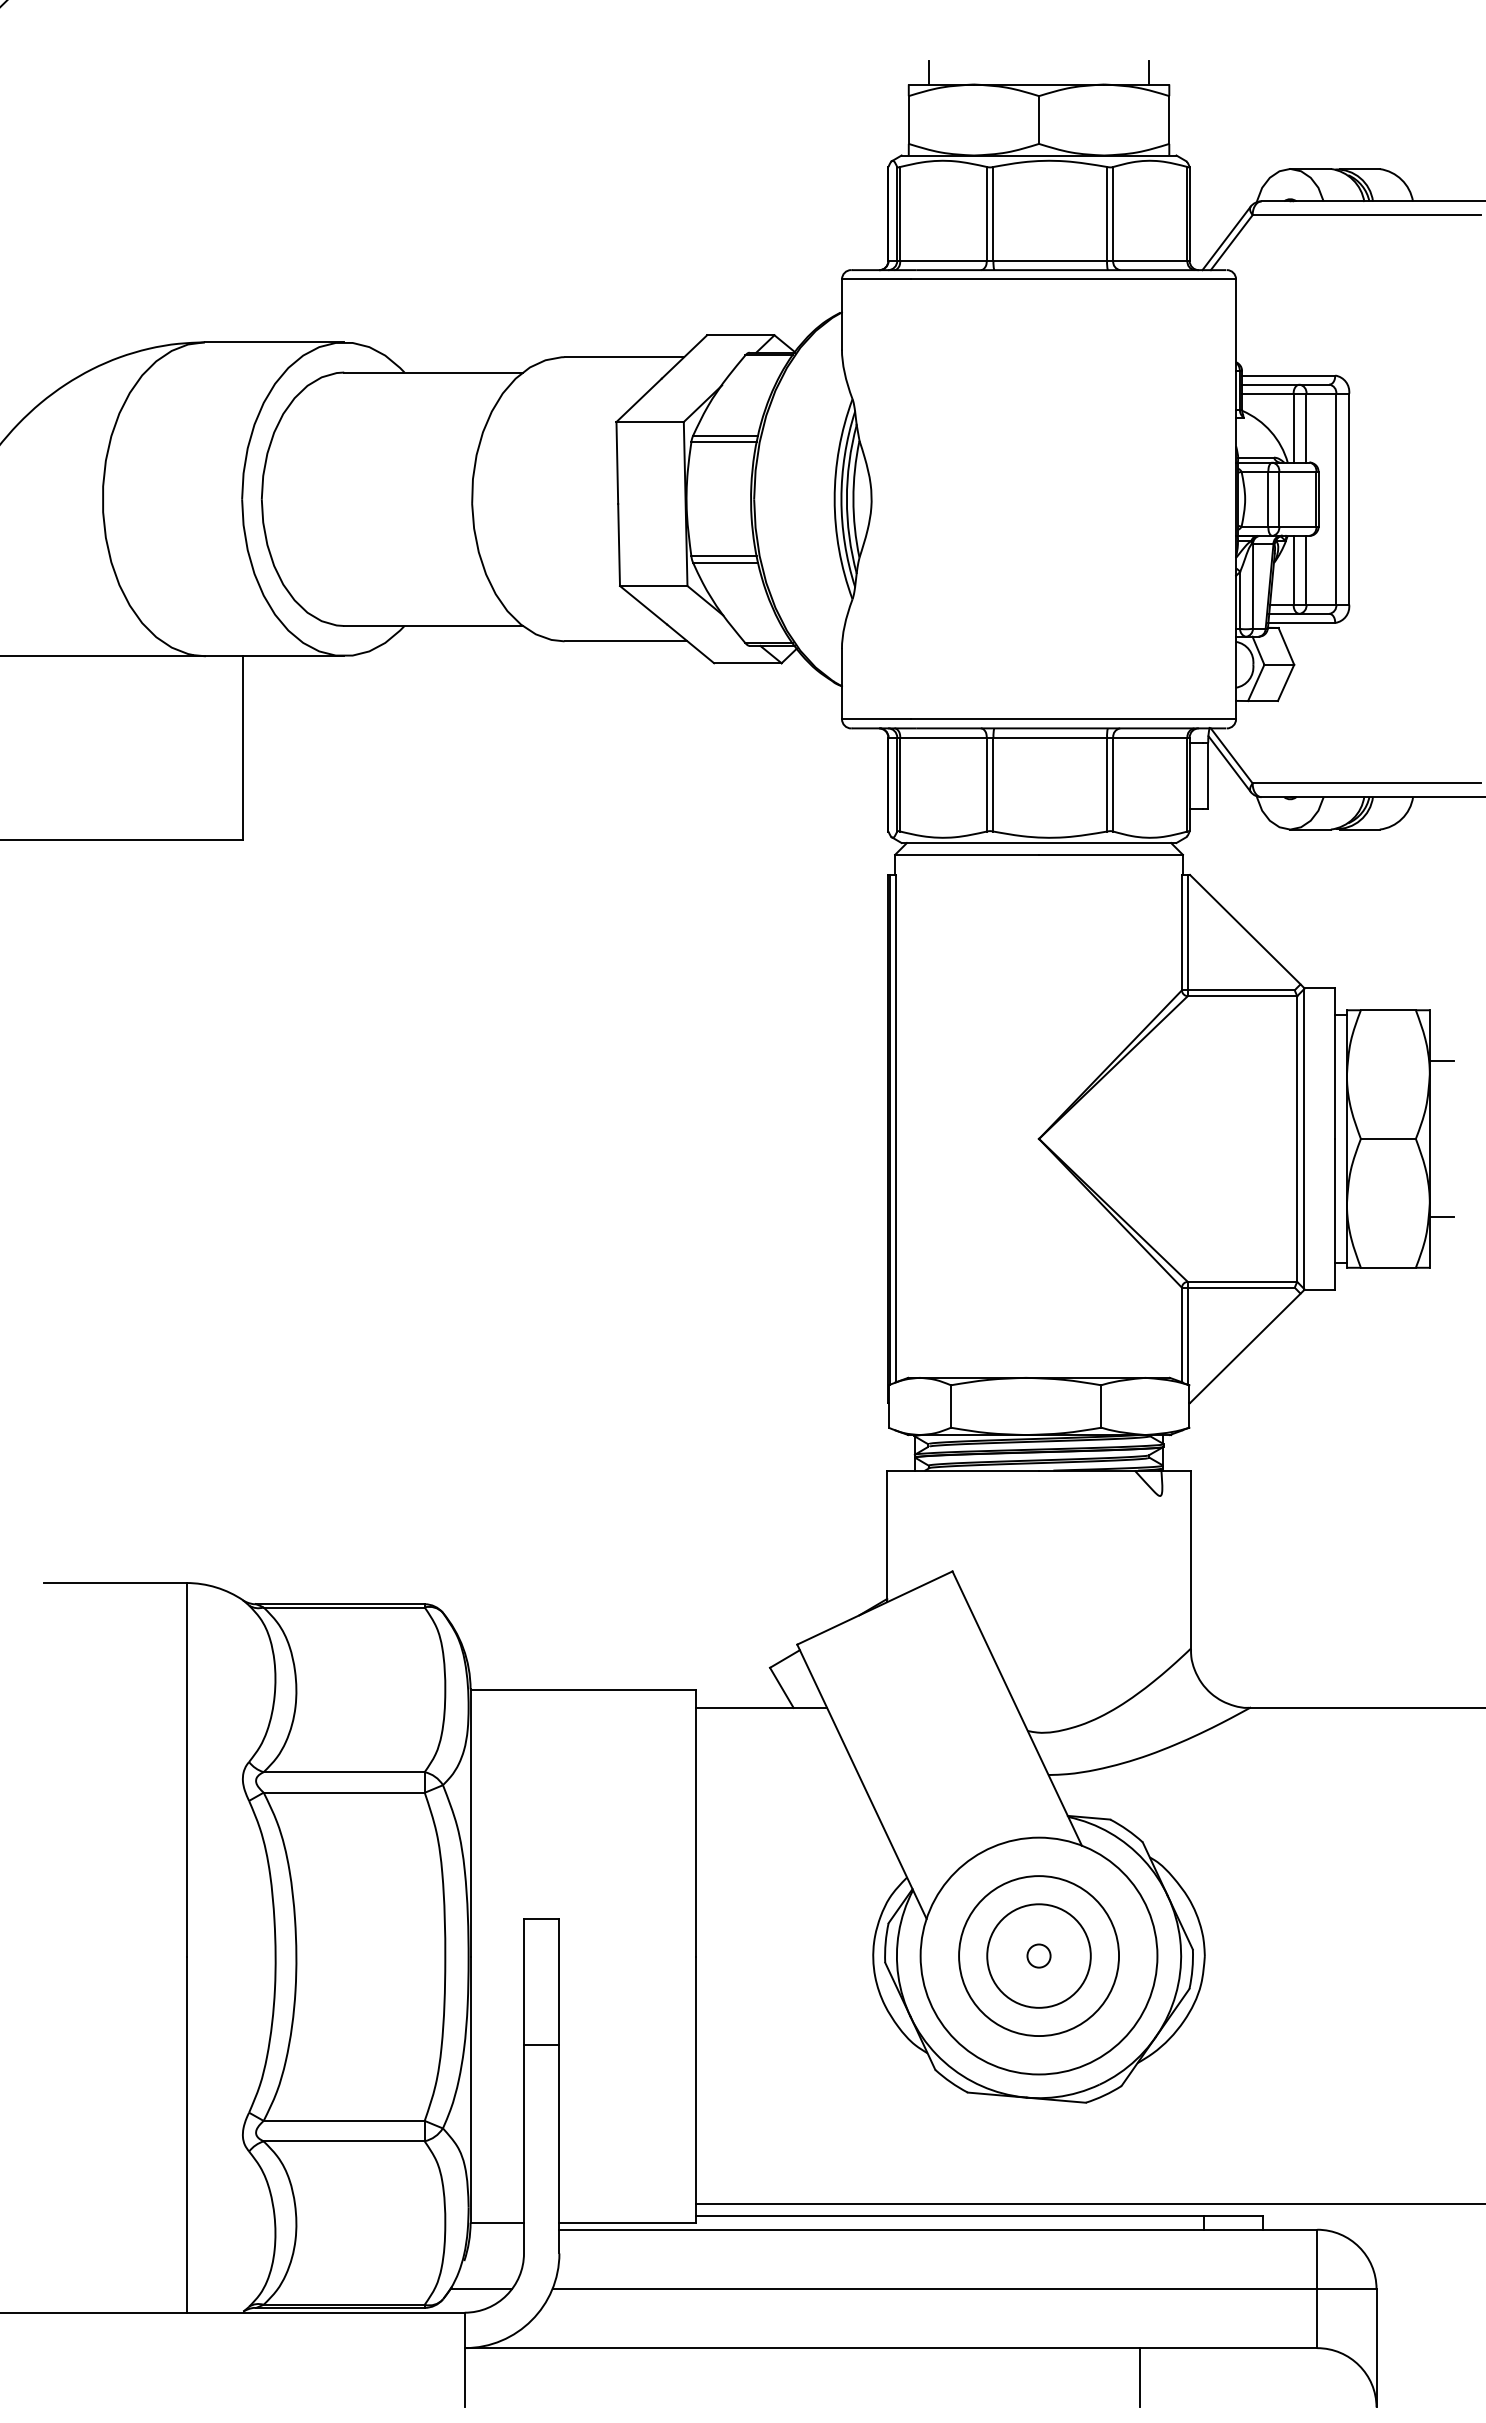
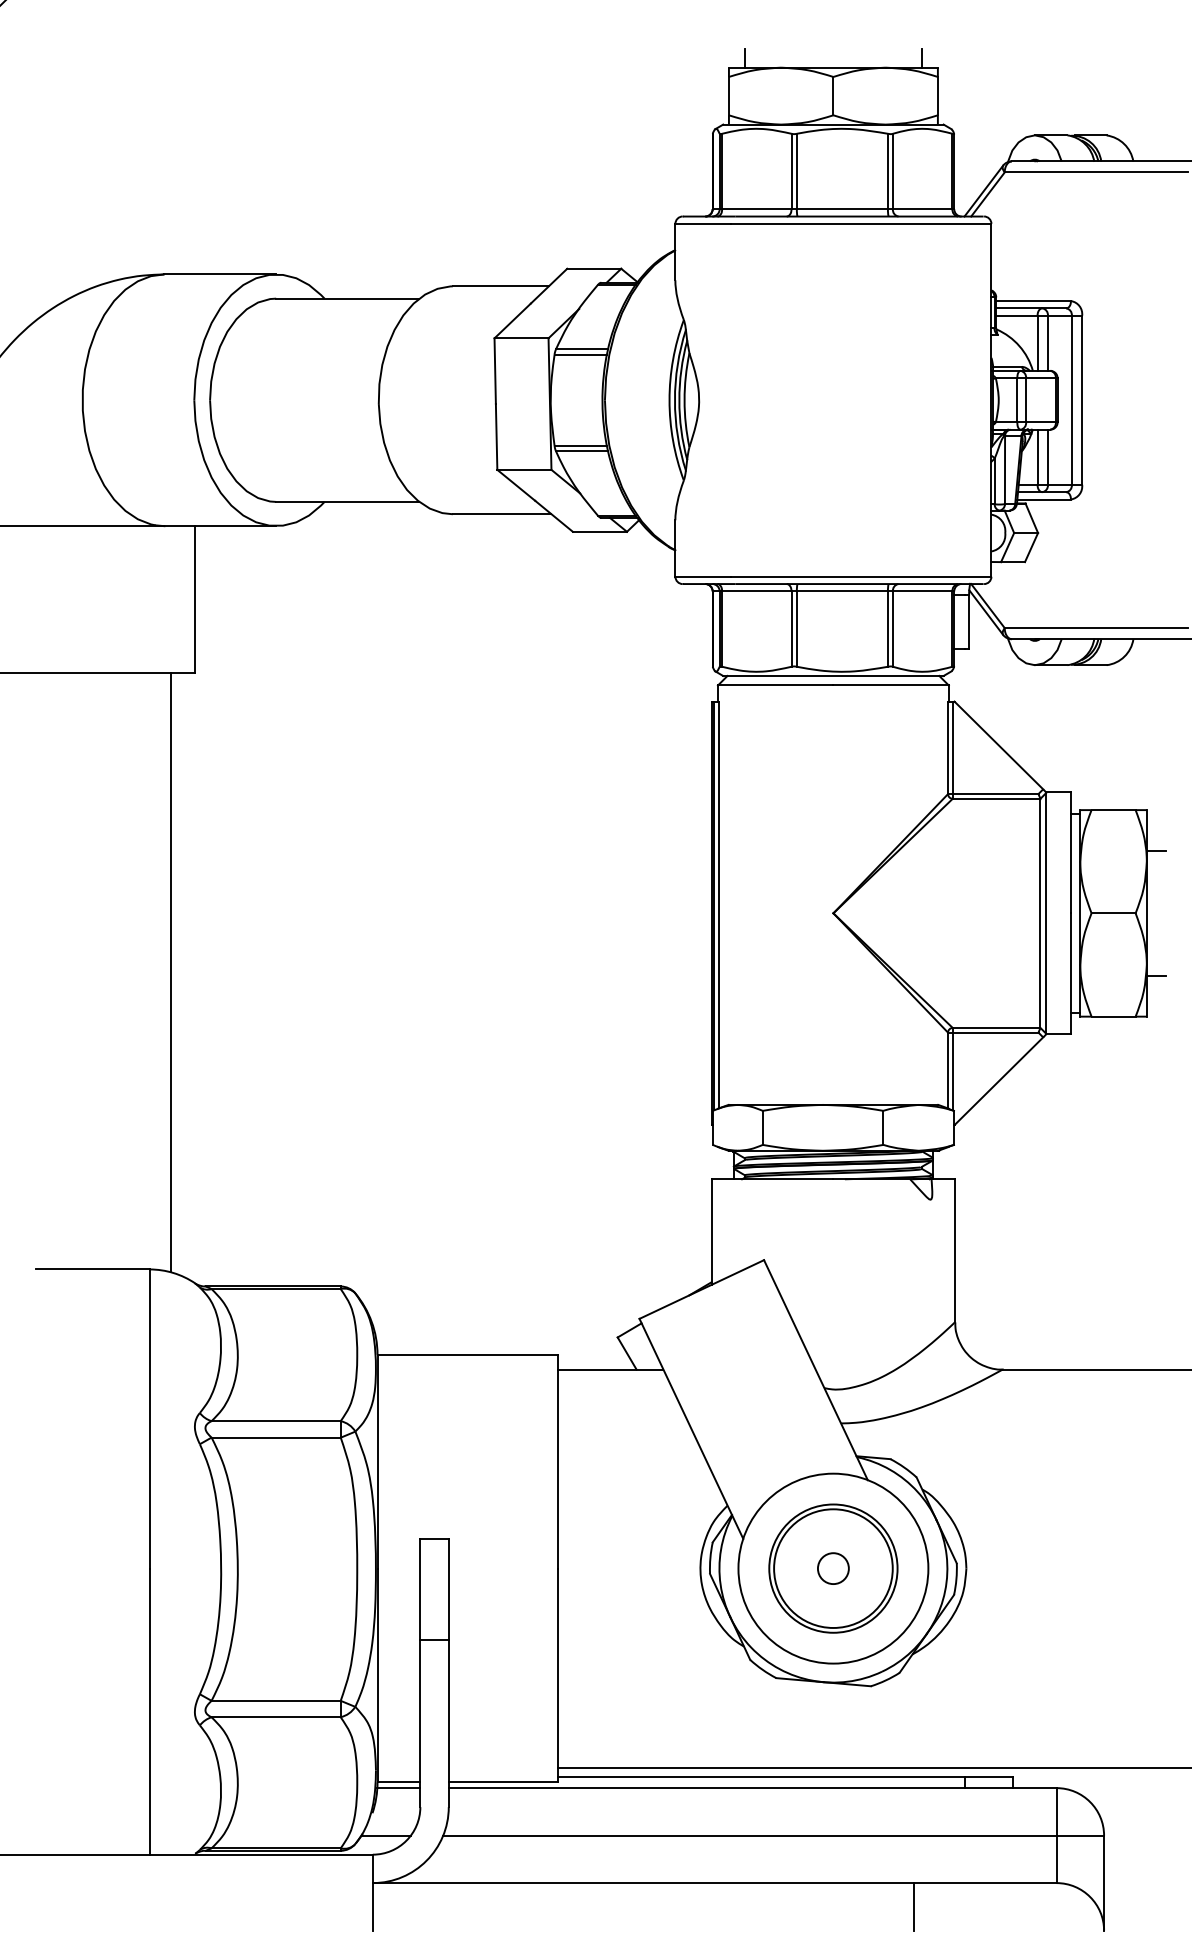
line: (212, 1212) -> (170, 972), added
circle: (1038, 1955) -> (832, 1568), size x1.67
circle: (1039, 1956) -> (833, 1568), size x1.43
line: (496, 2229) -> (398, 1787), added

